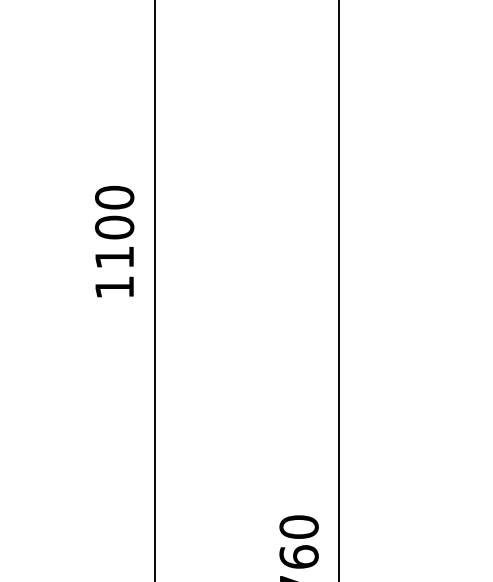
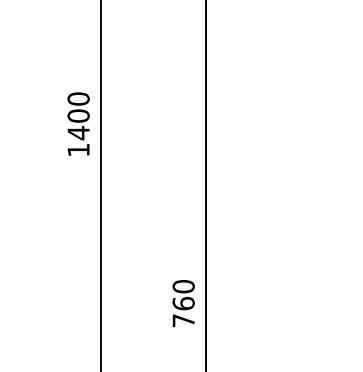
text: (114, 258) -> (78, 133), 1100 -> 1400

